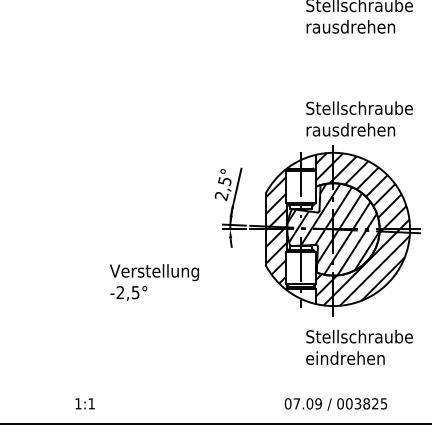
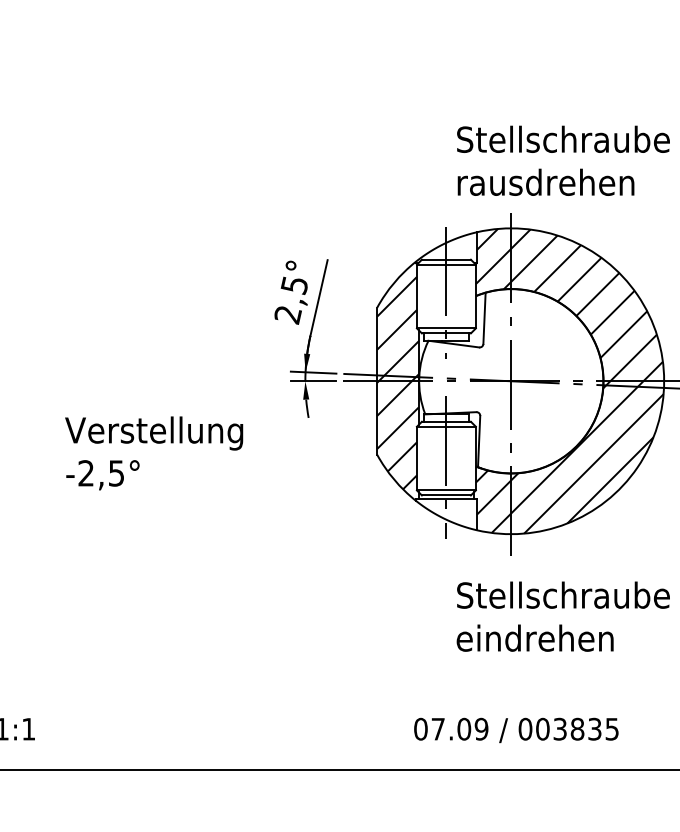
hatch: (333, 229) -> (511, 381), removed
text: (154, 282) -> (154, 453), moved
text: (375, 404) -> (595, 730), 003825 -> 003835

